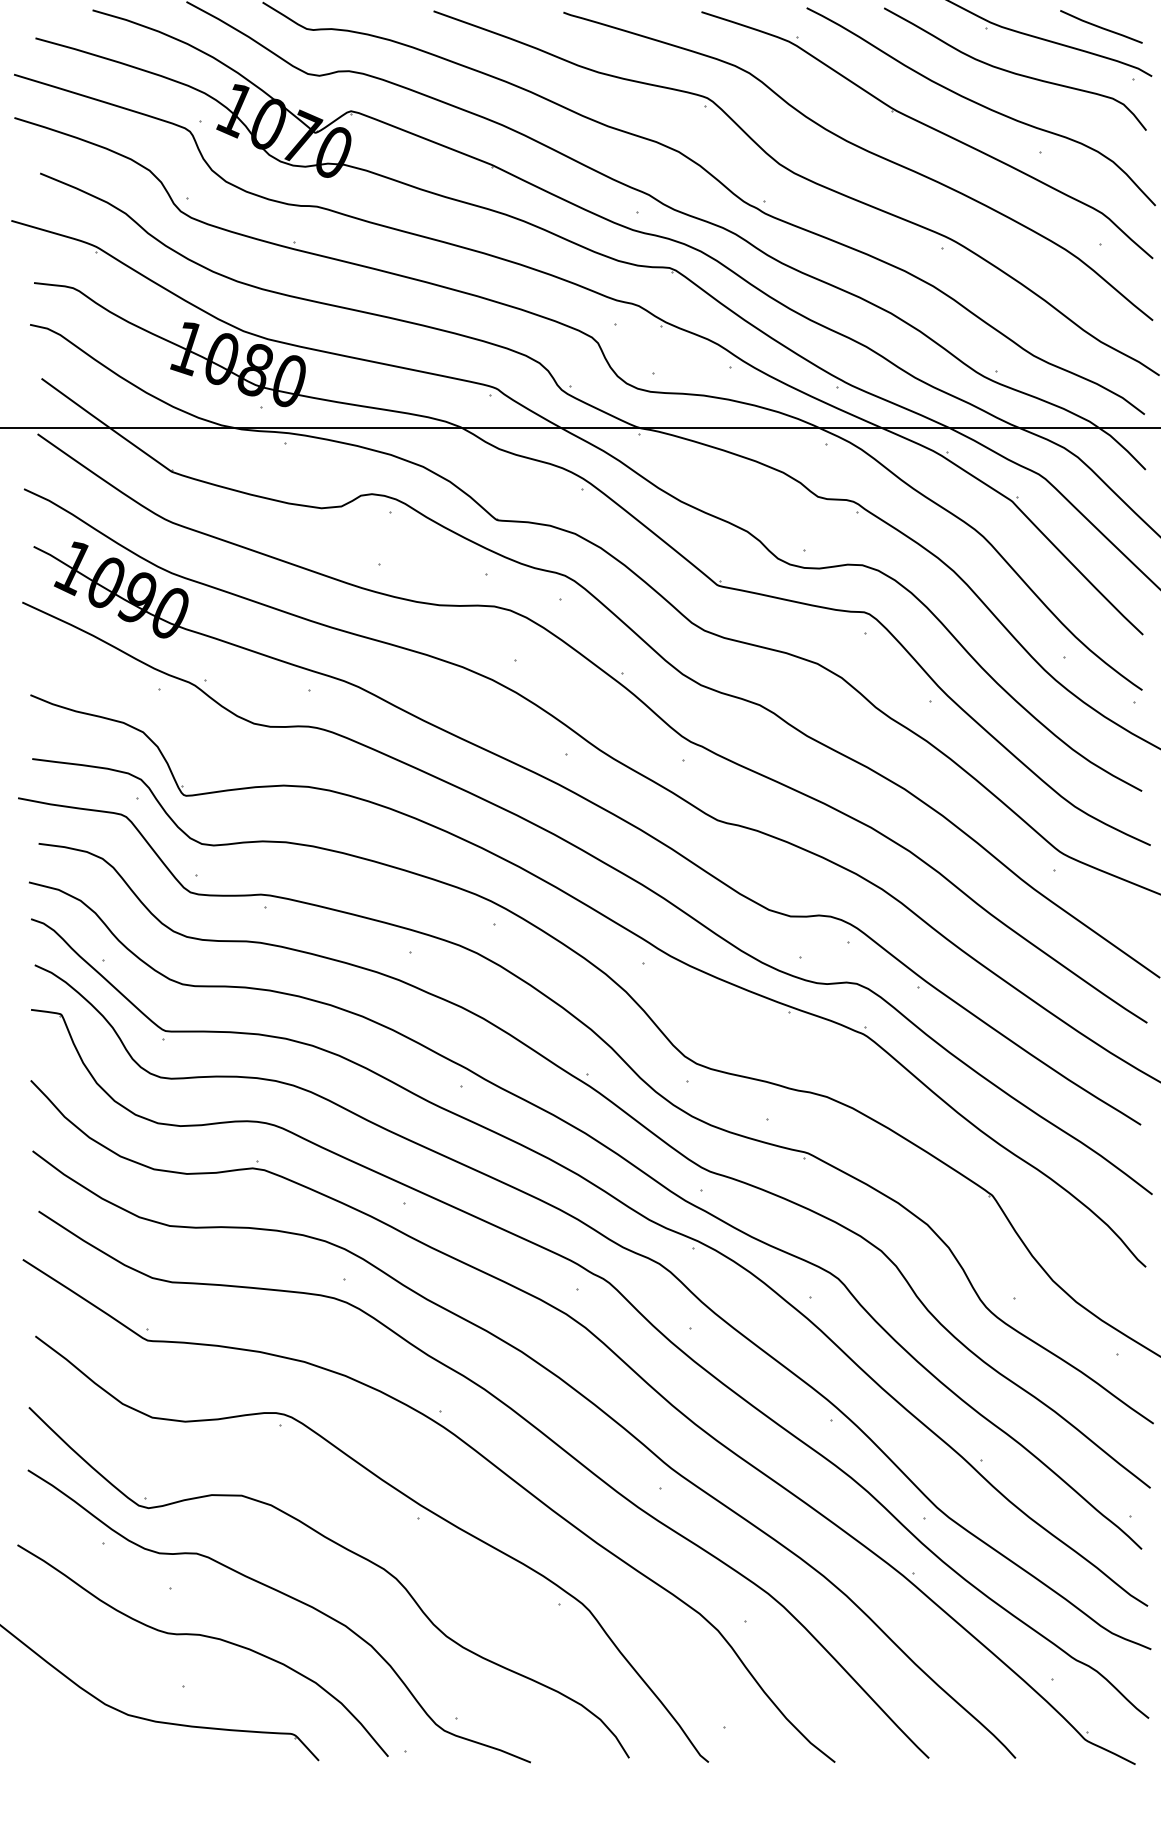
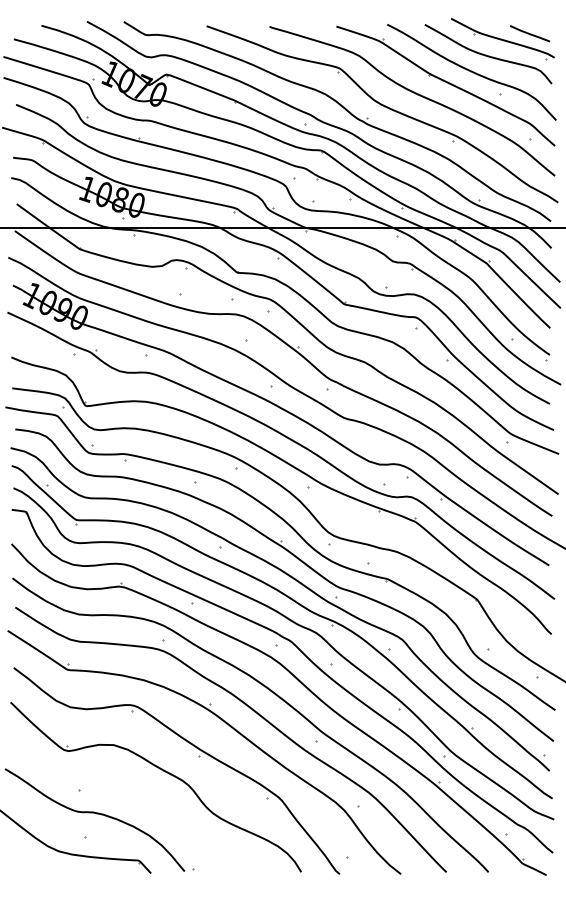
part: (286, 1597) -> (135, 794), removed

